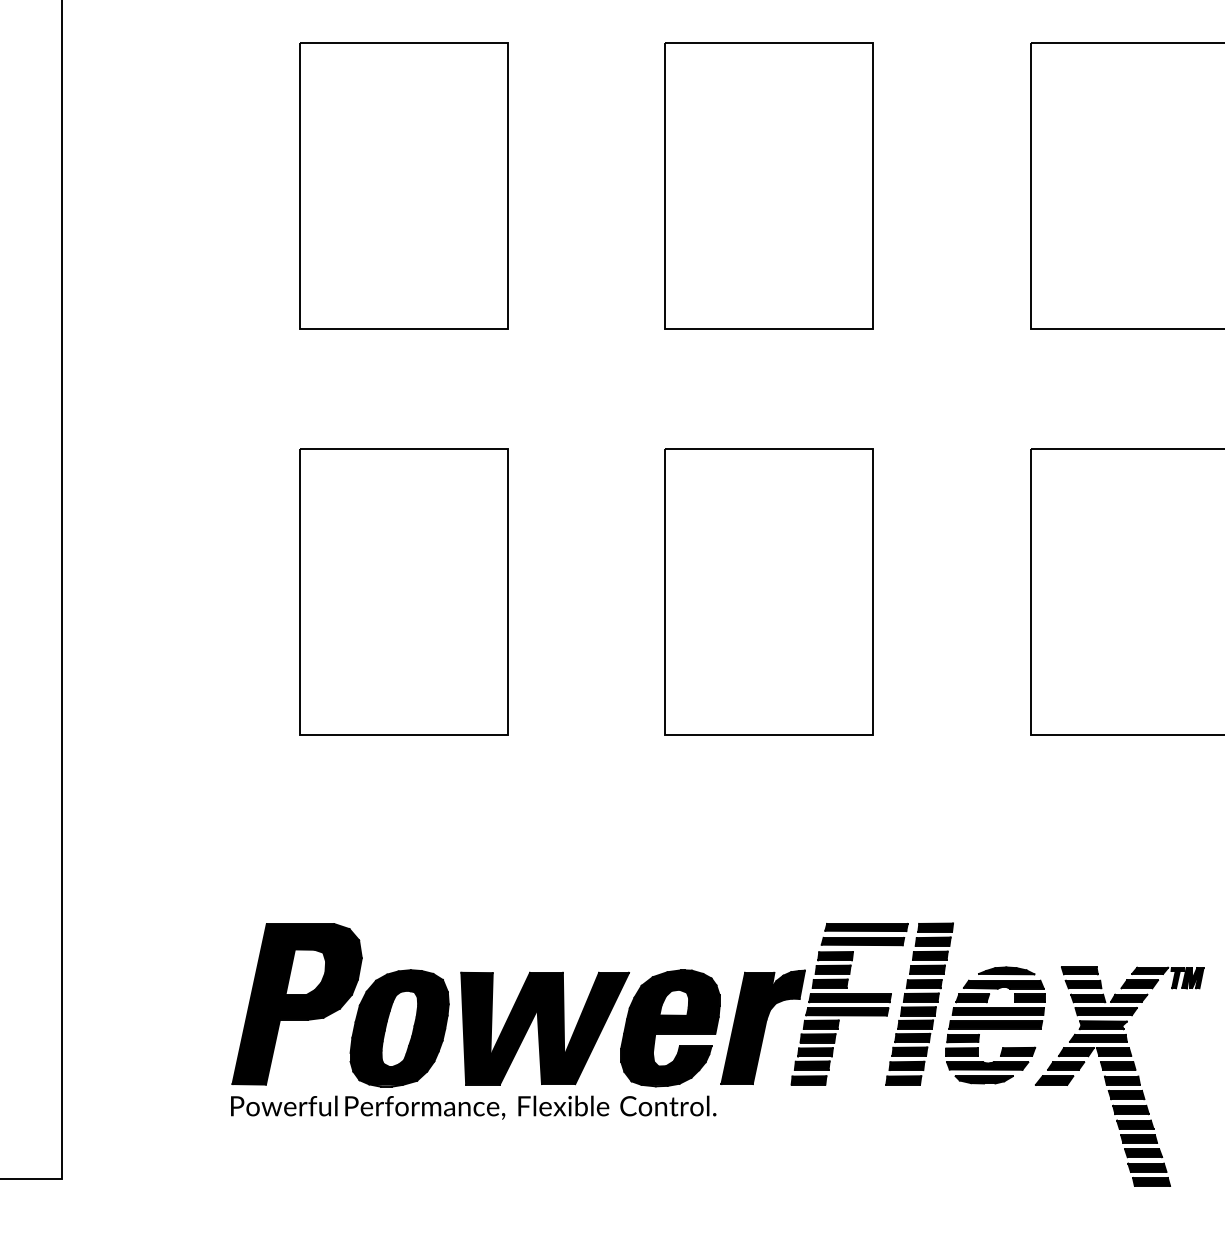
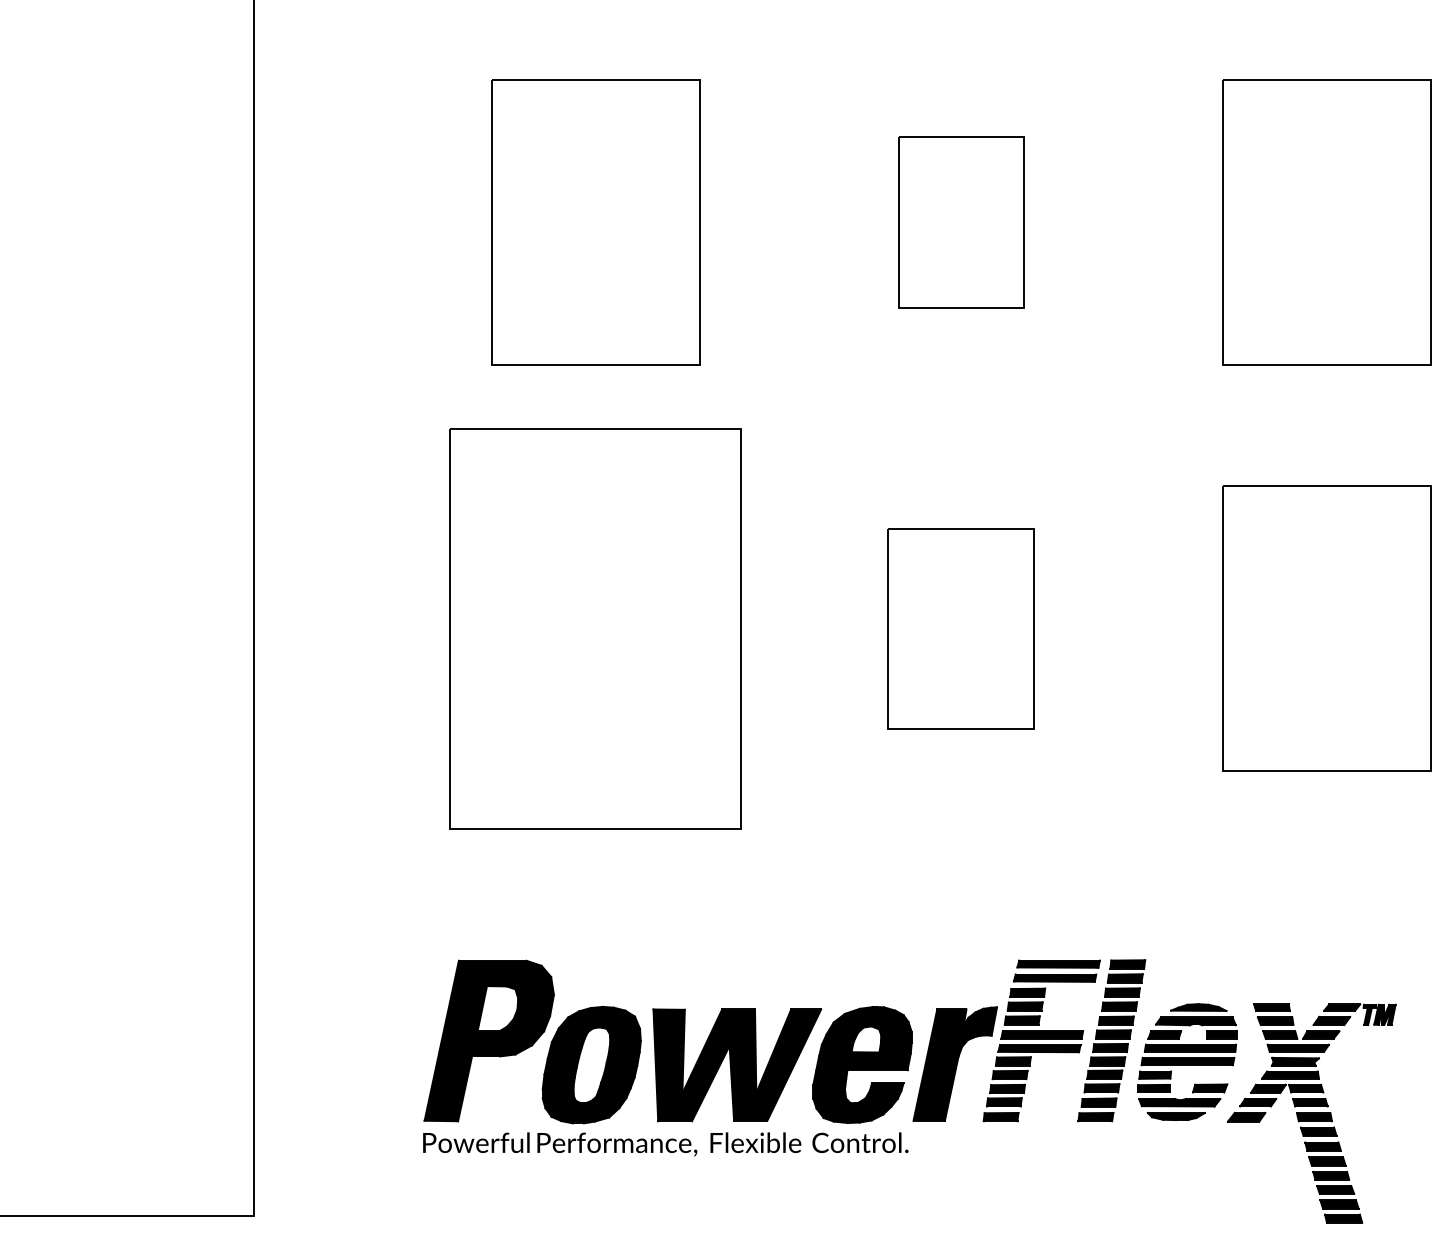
part: (768, 185) -> (960, 222), size x0.6
part: (403, 591) -> (595, 628), size x1.4
part: (768, 591) -> (960, 628), size x0.7

